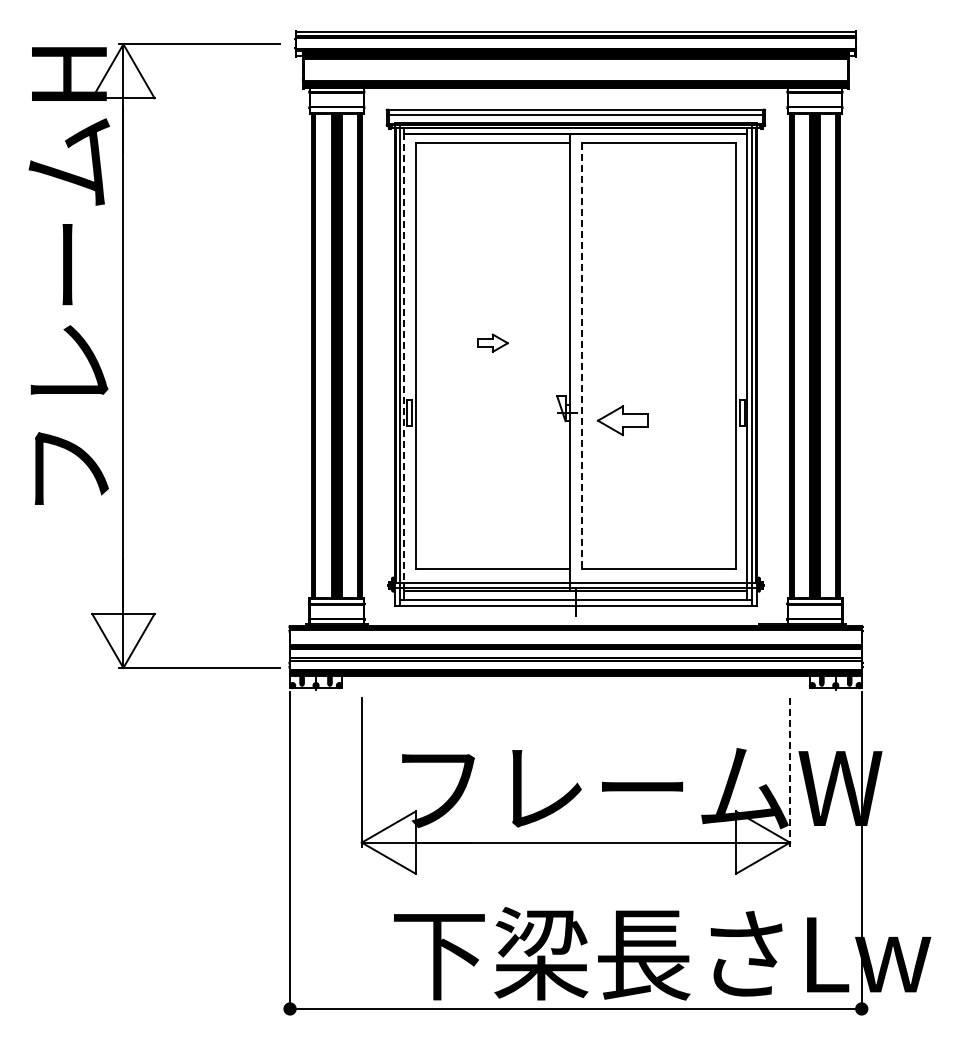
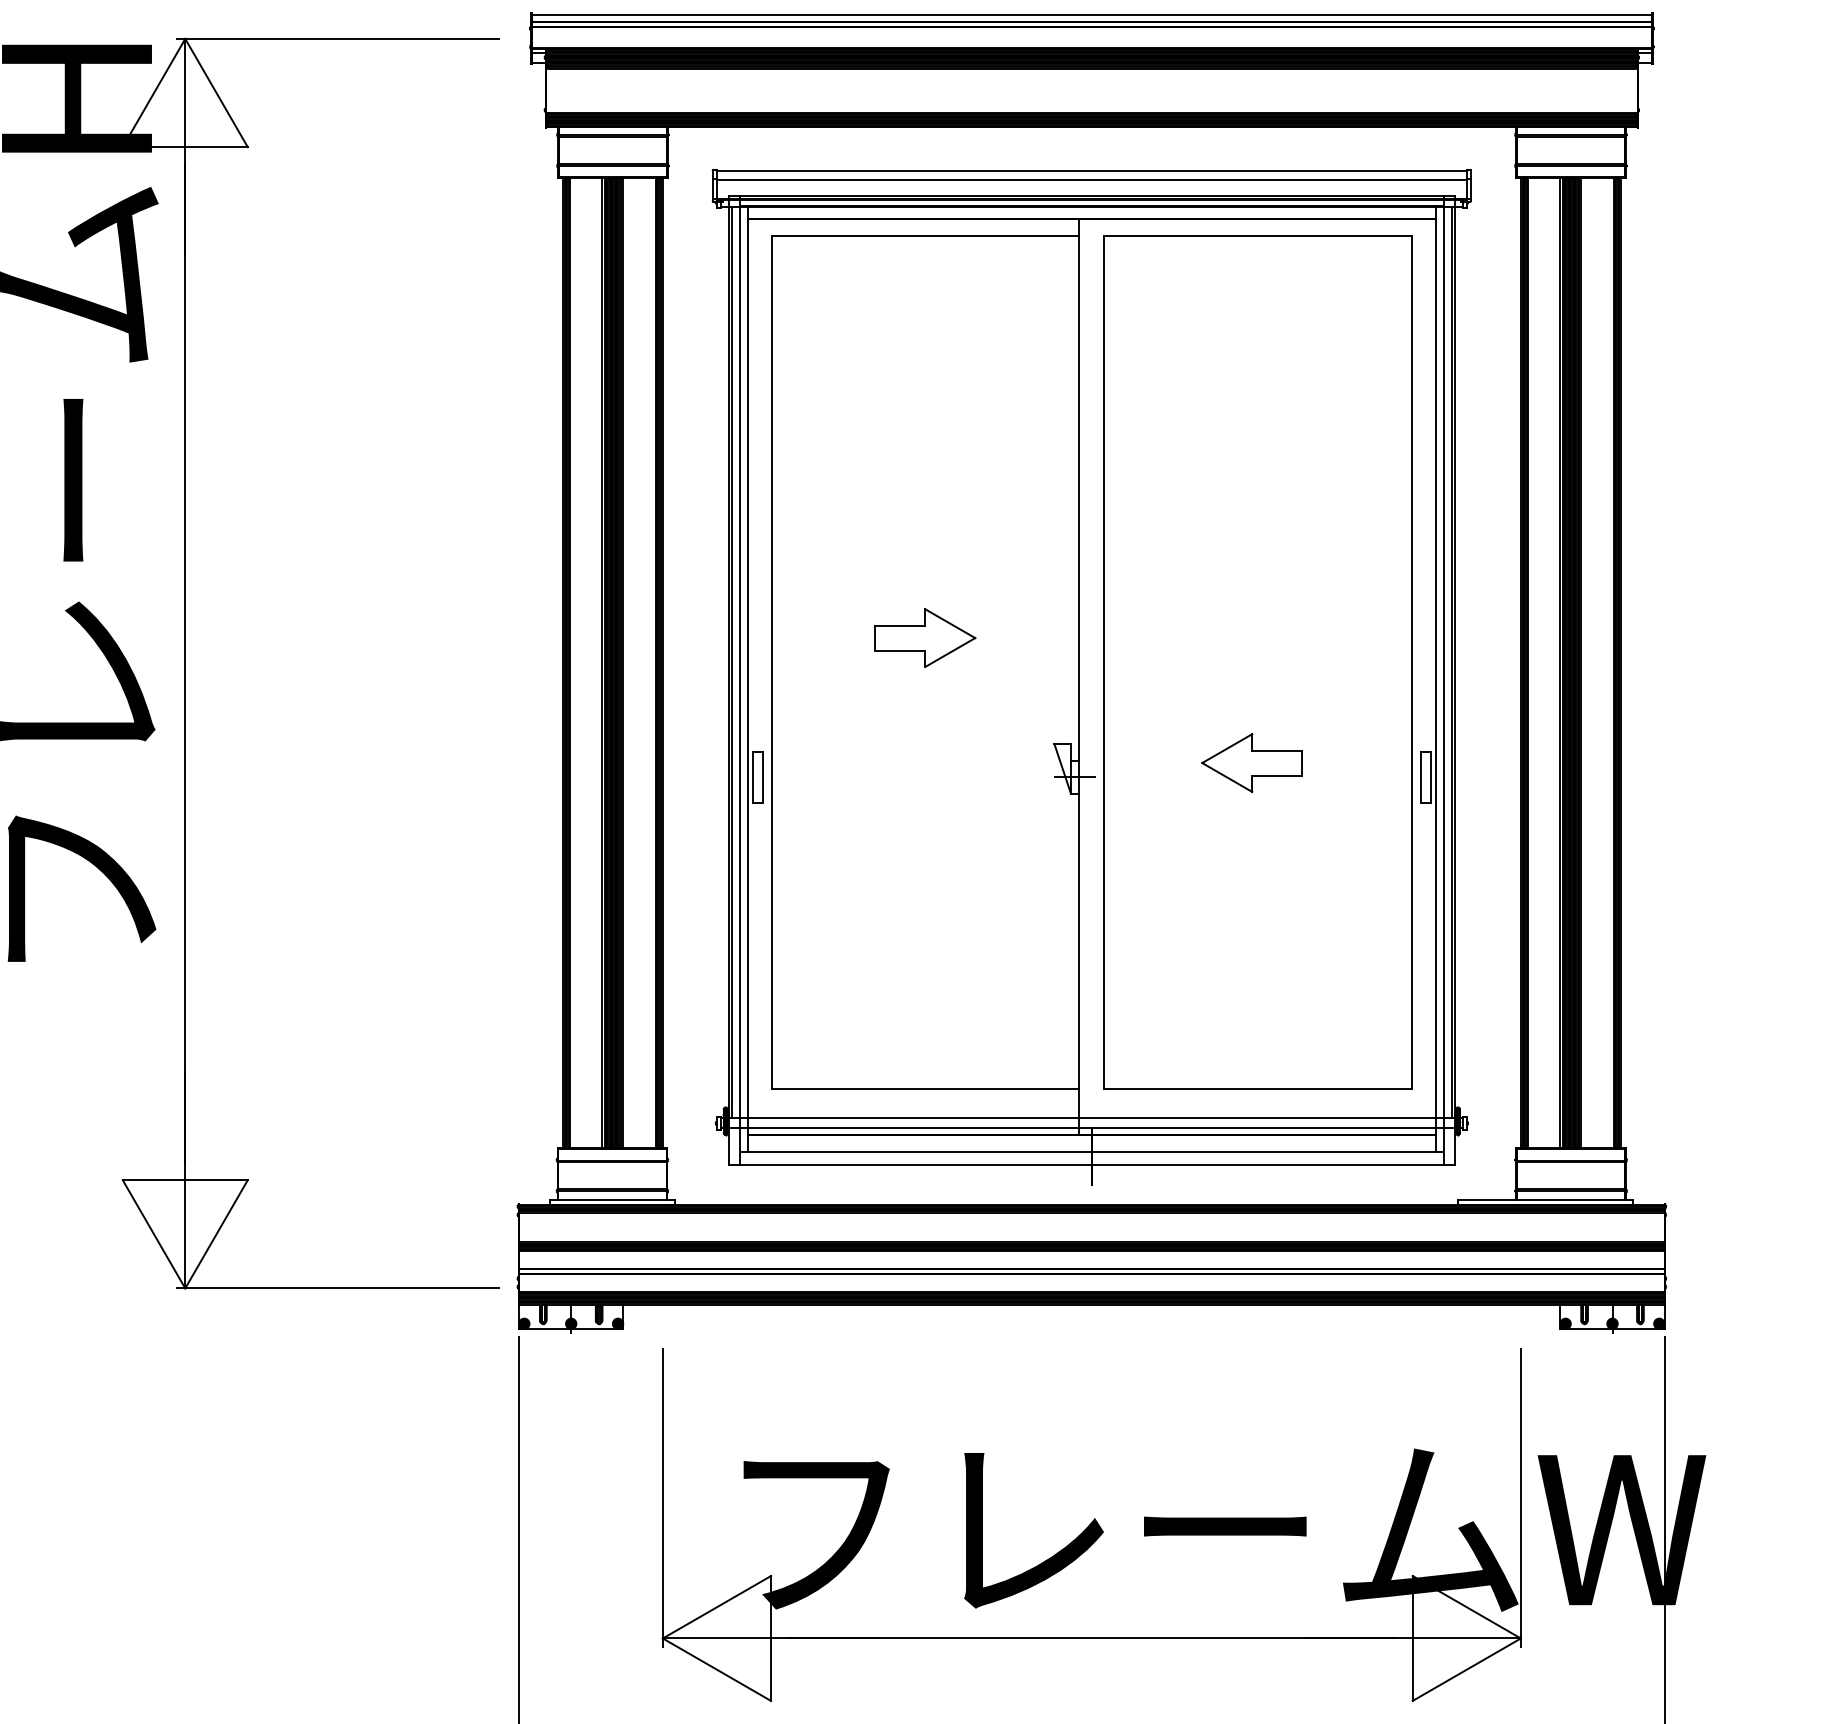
part: (492, 342) -> (924, 636), size x1.67
line: (582, 355) -> (1105, 662), dashed -> solid
line: (404, 362) -> (748, 676), dashed -> solid
part: (622, 420) -> (1251, 762), moved
line: (790, 773) -> (1521, 1499), dashed -> solid

